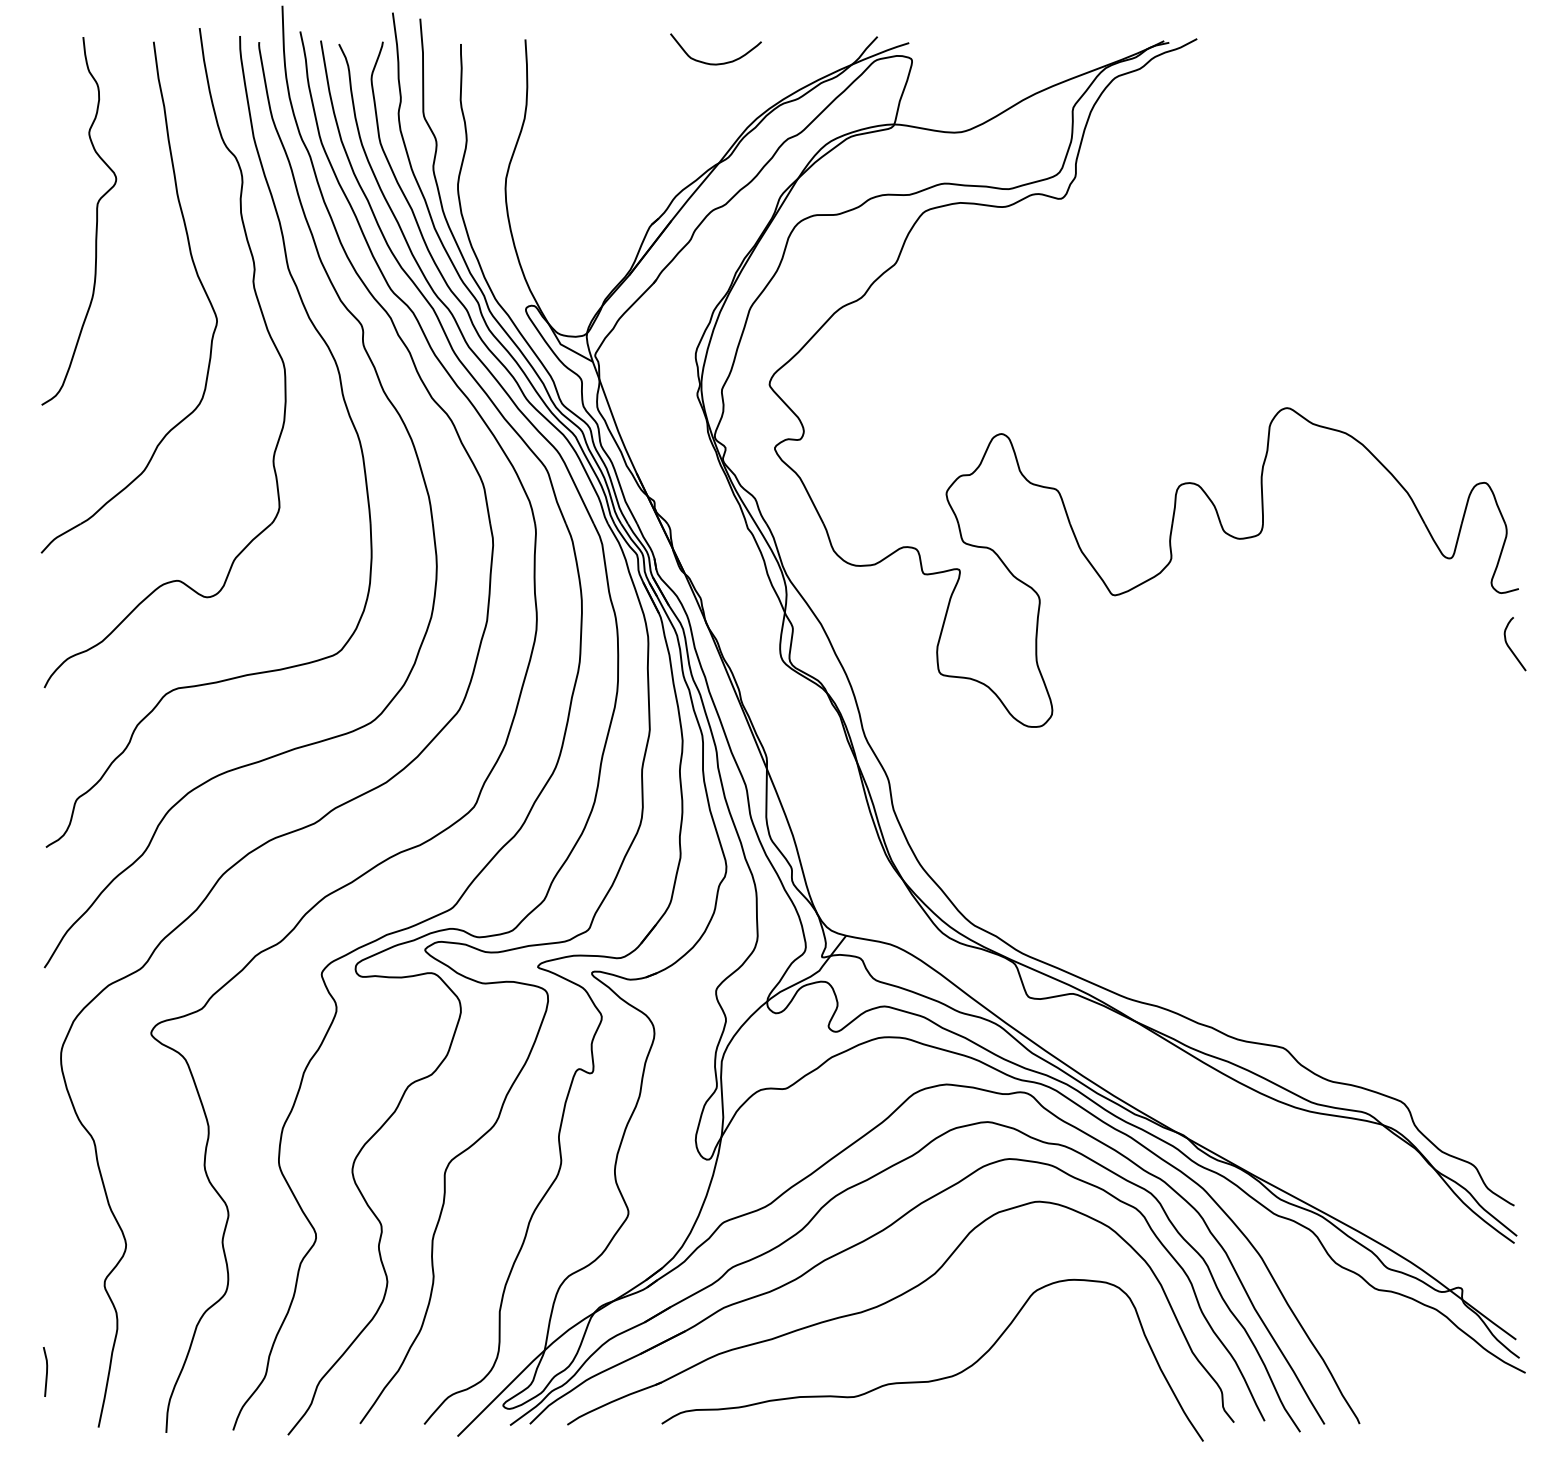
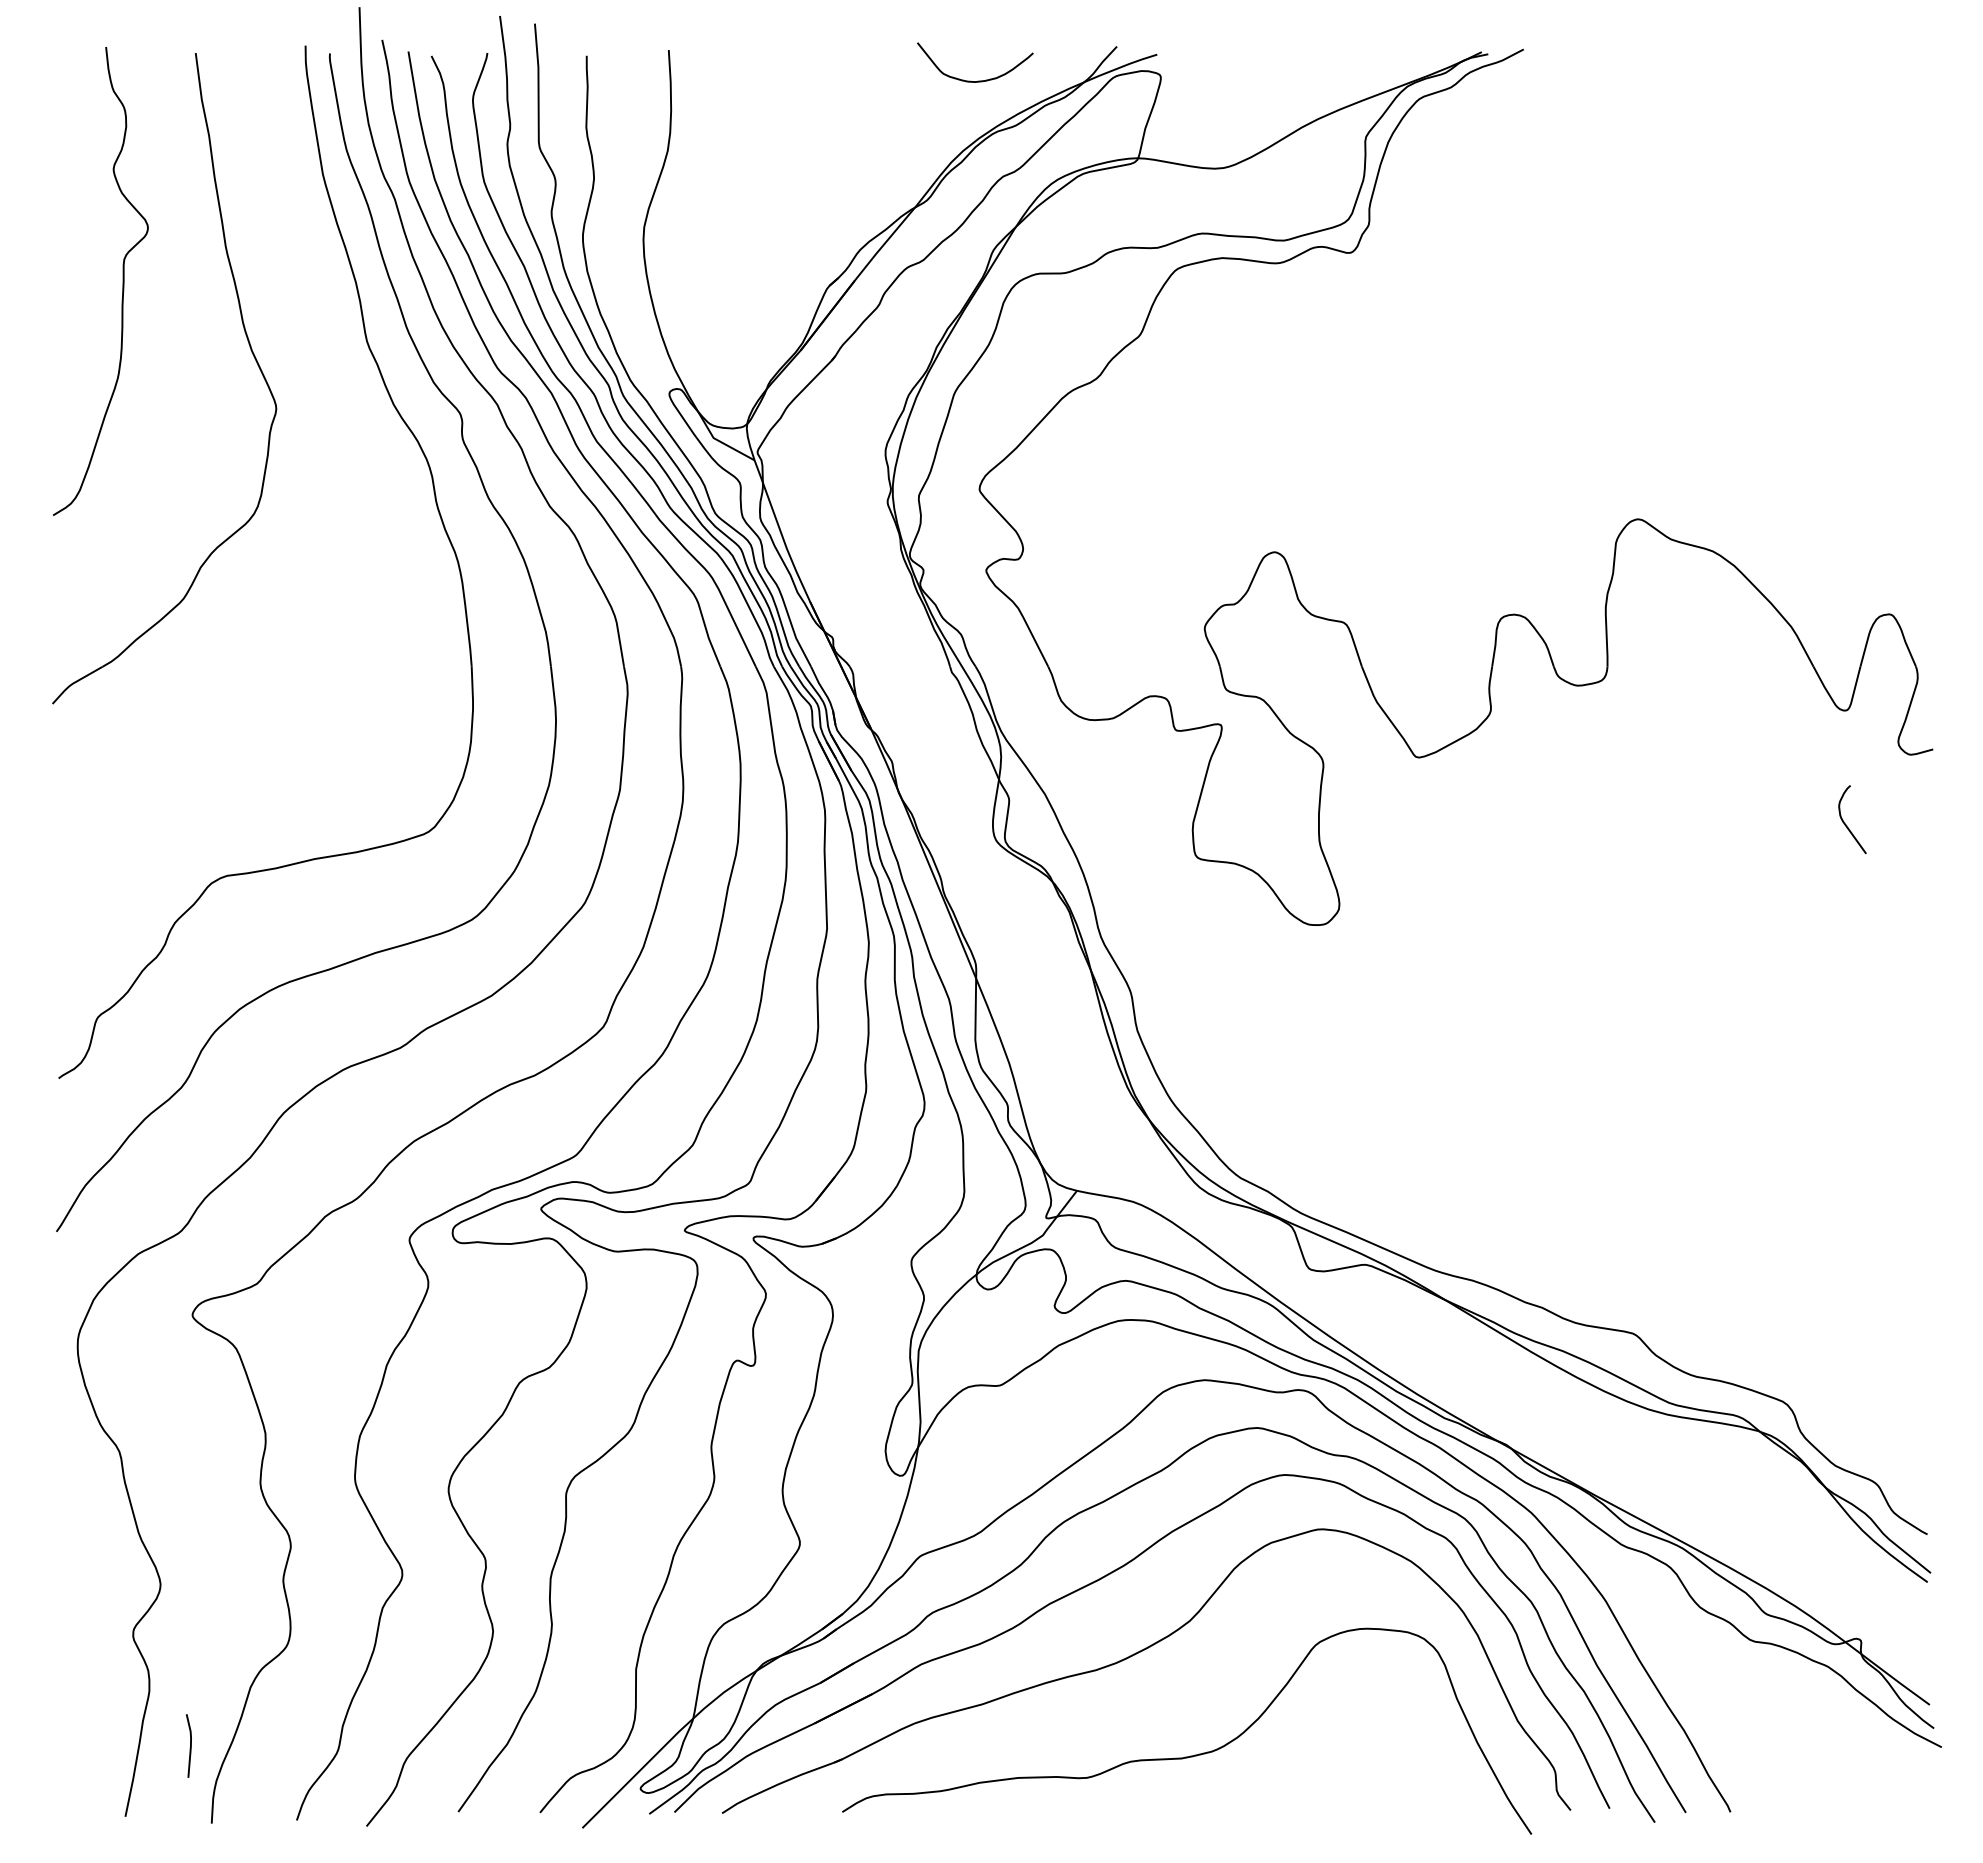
curve: (717, 63) -> (977, 80), moved
part: (265, 325) -> (337, 413), removed
curve: (1510, 647) -> (1846, 824), moved
line: (46, 1371) -> (190, 1745), moved

